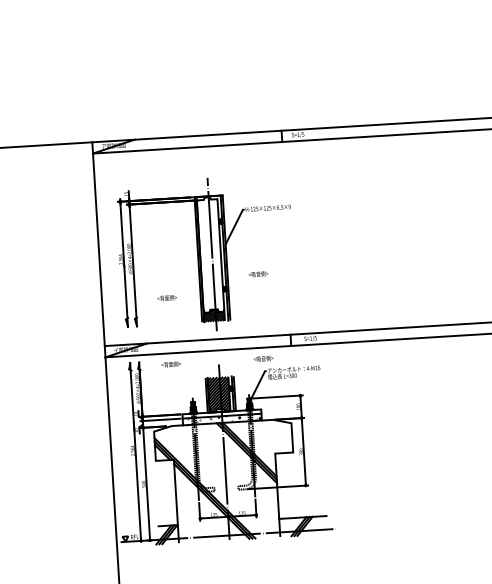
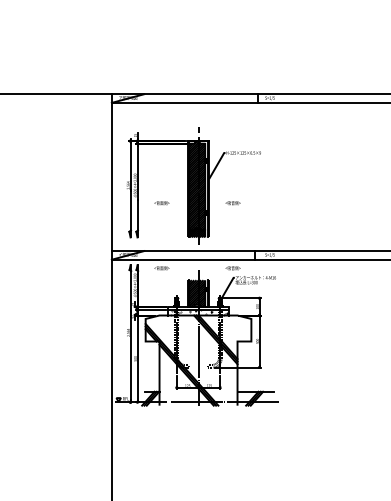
hatch: (210, 254) -> (197, 185), added
text: (166, 298) -> (161, 203), moved

